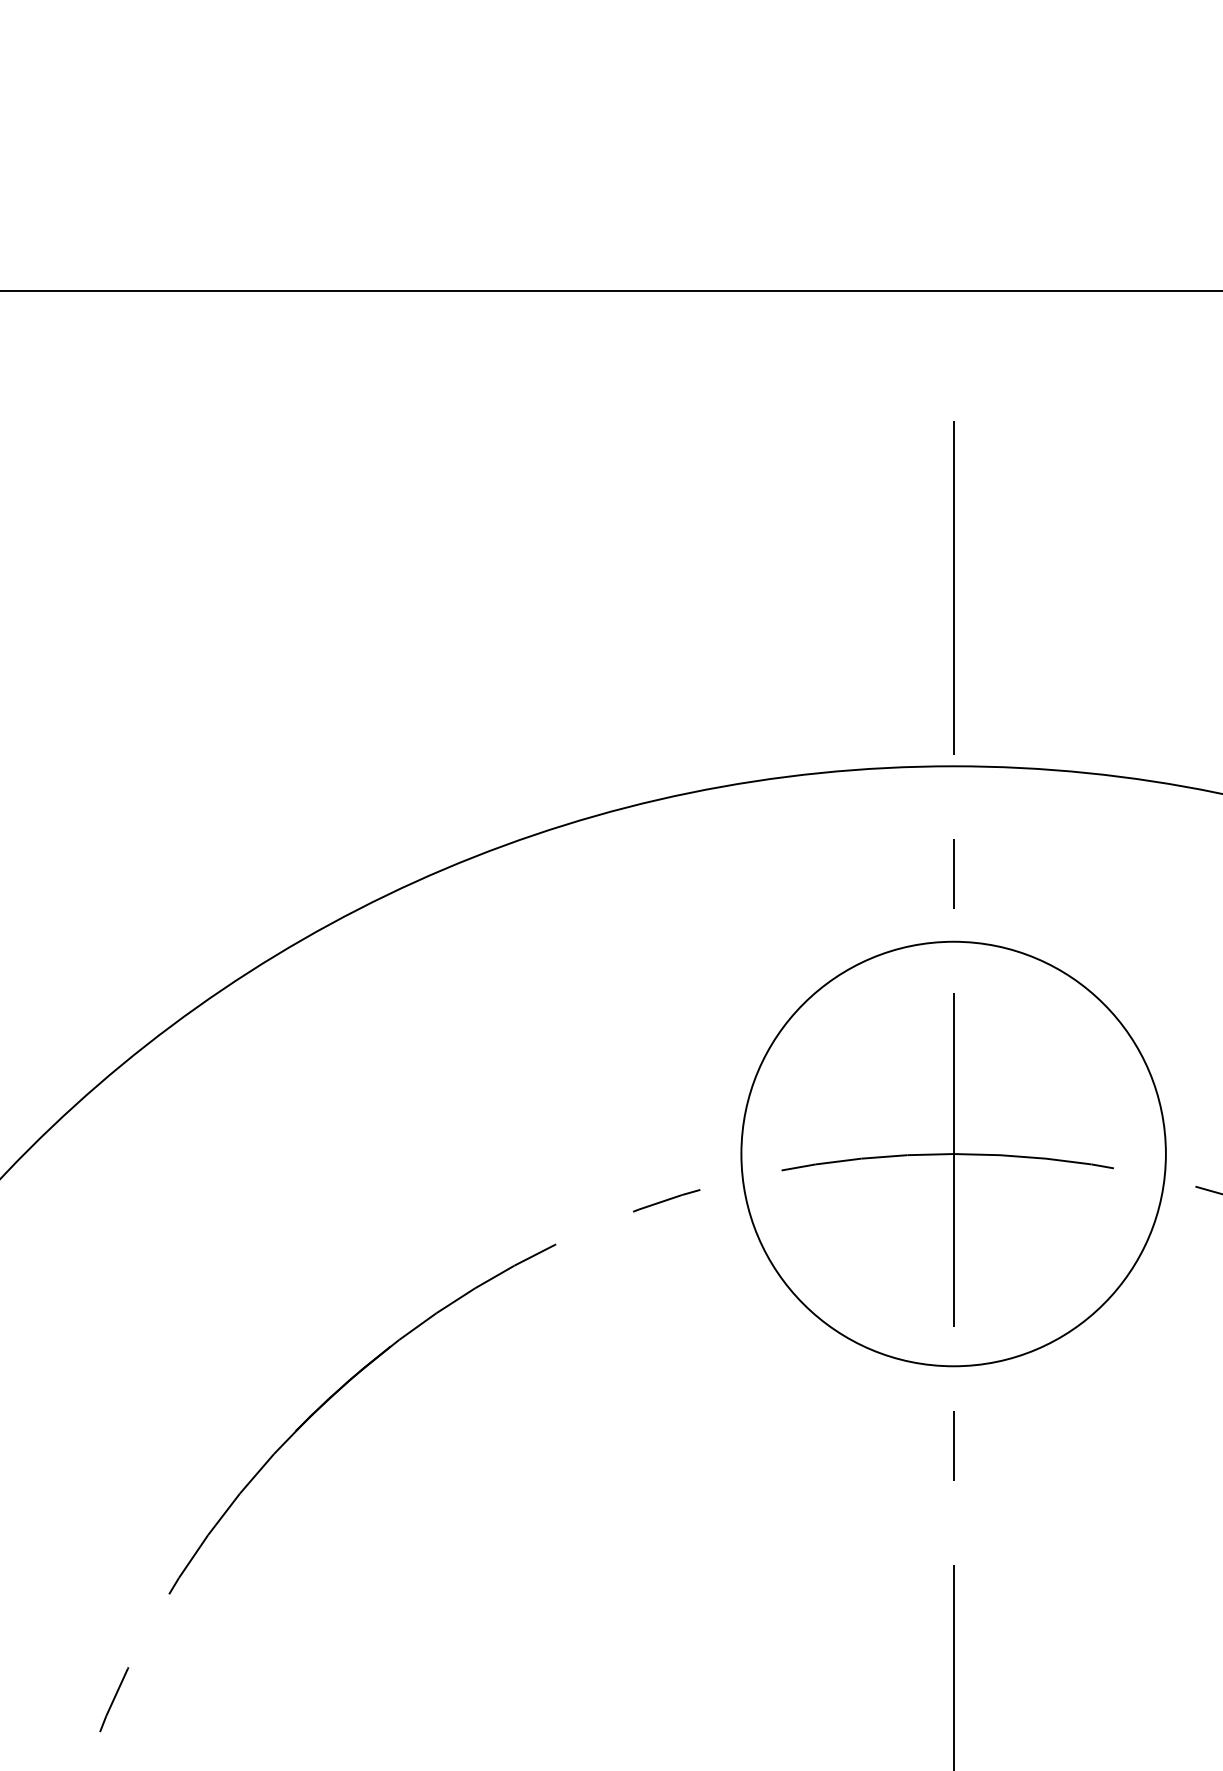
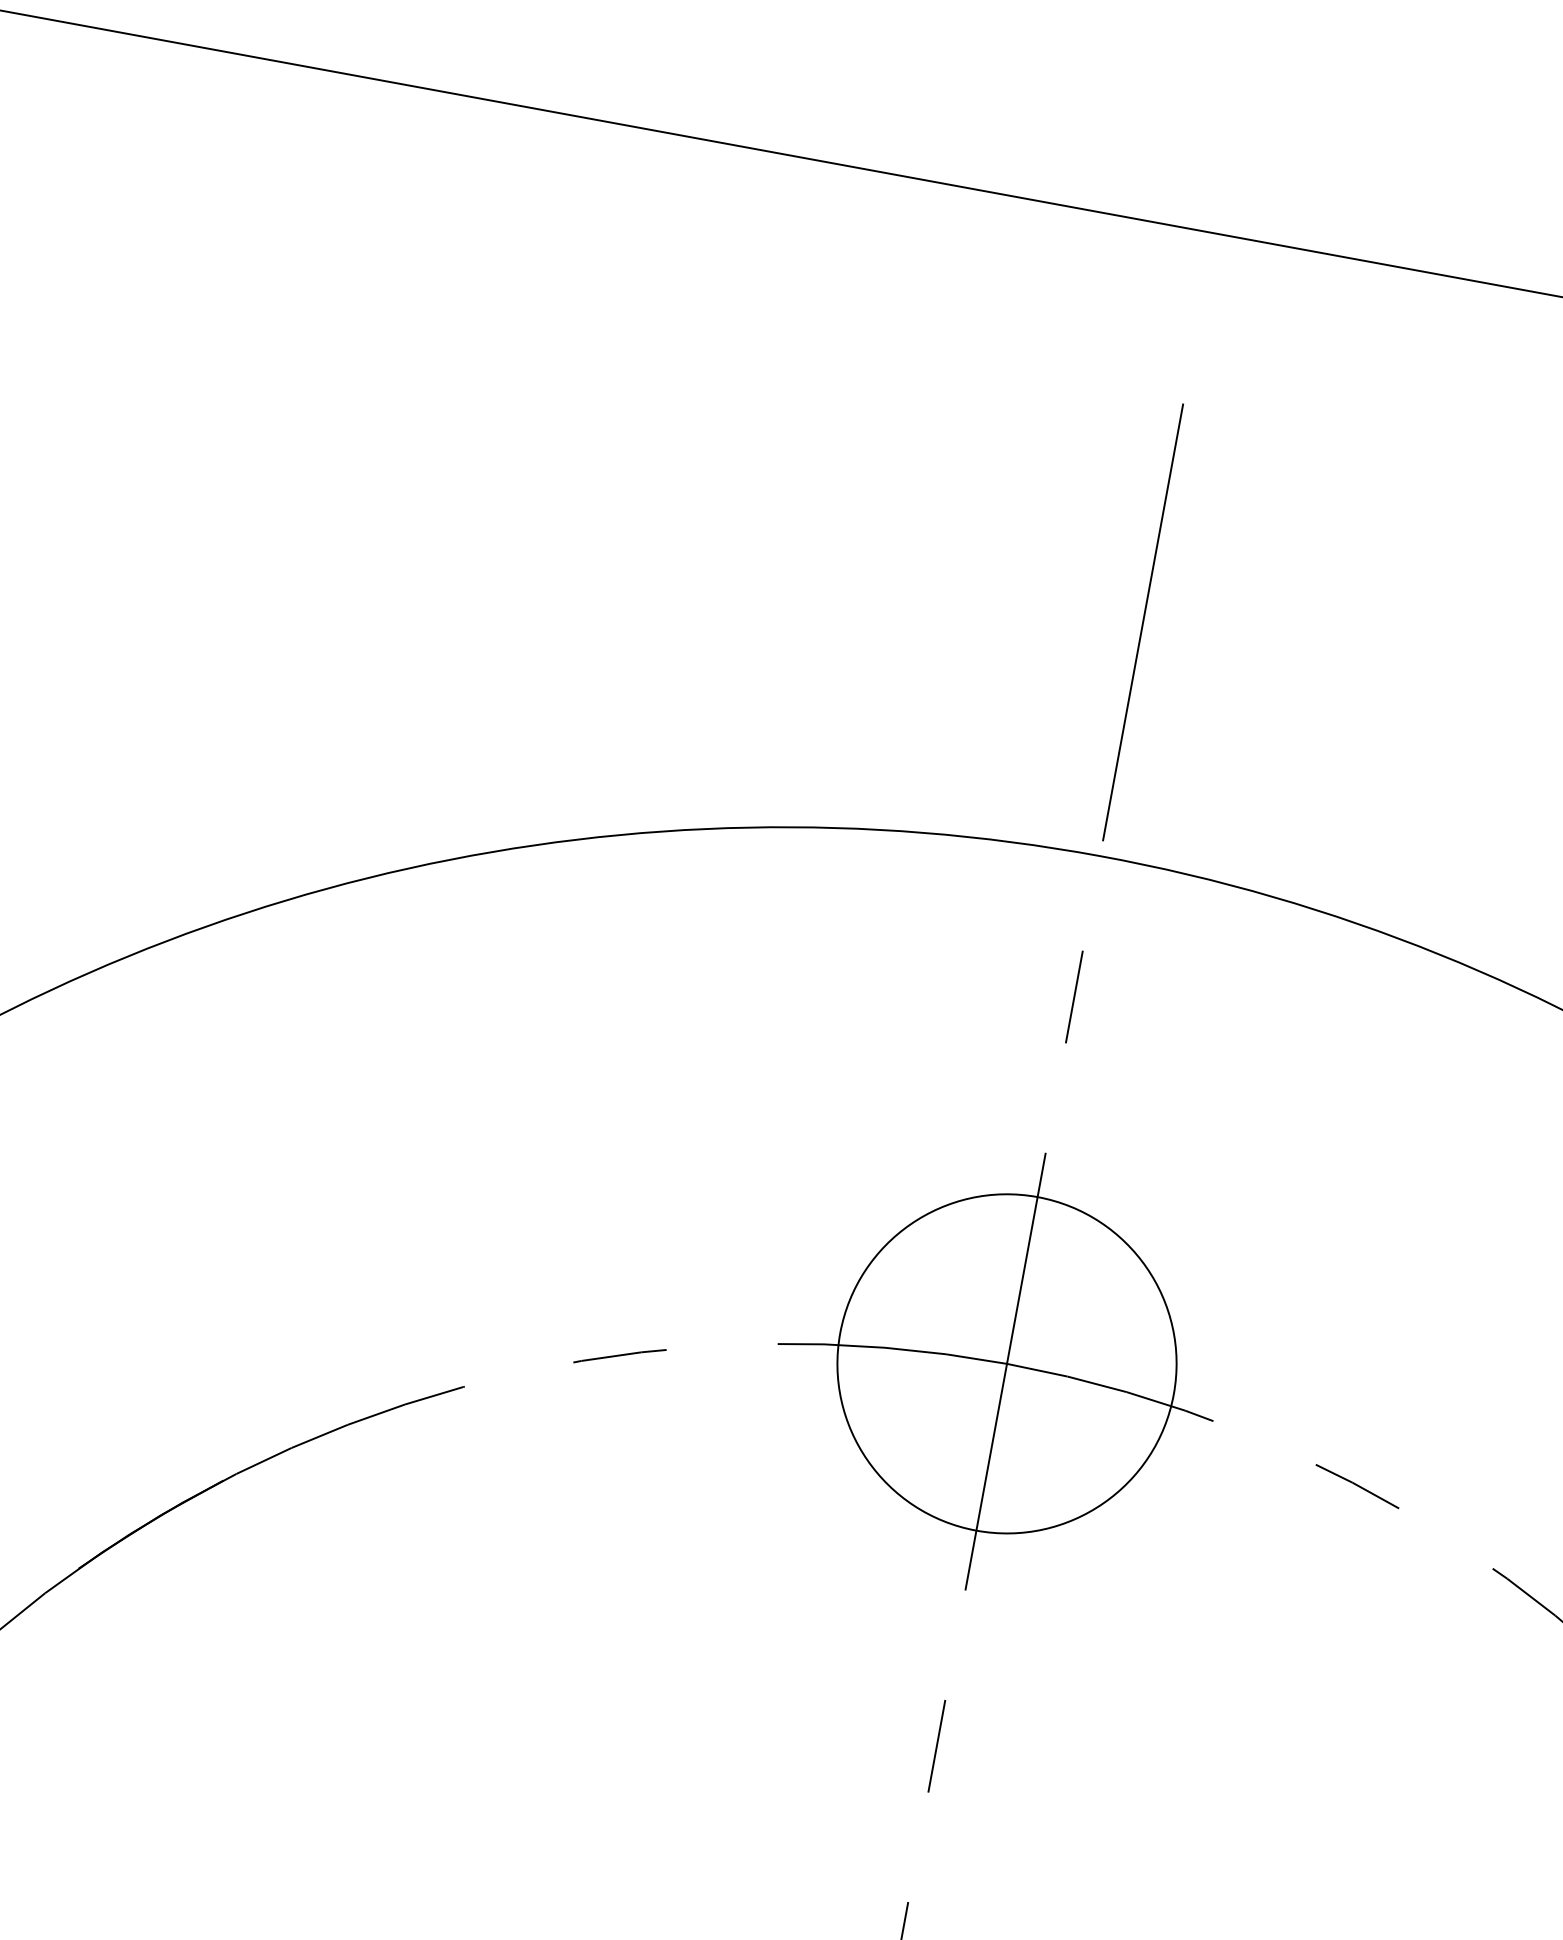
circle: (953, 1153) -> (1006, 1363), size x0.6

